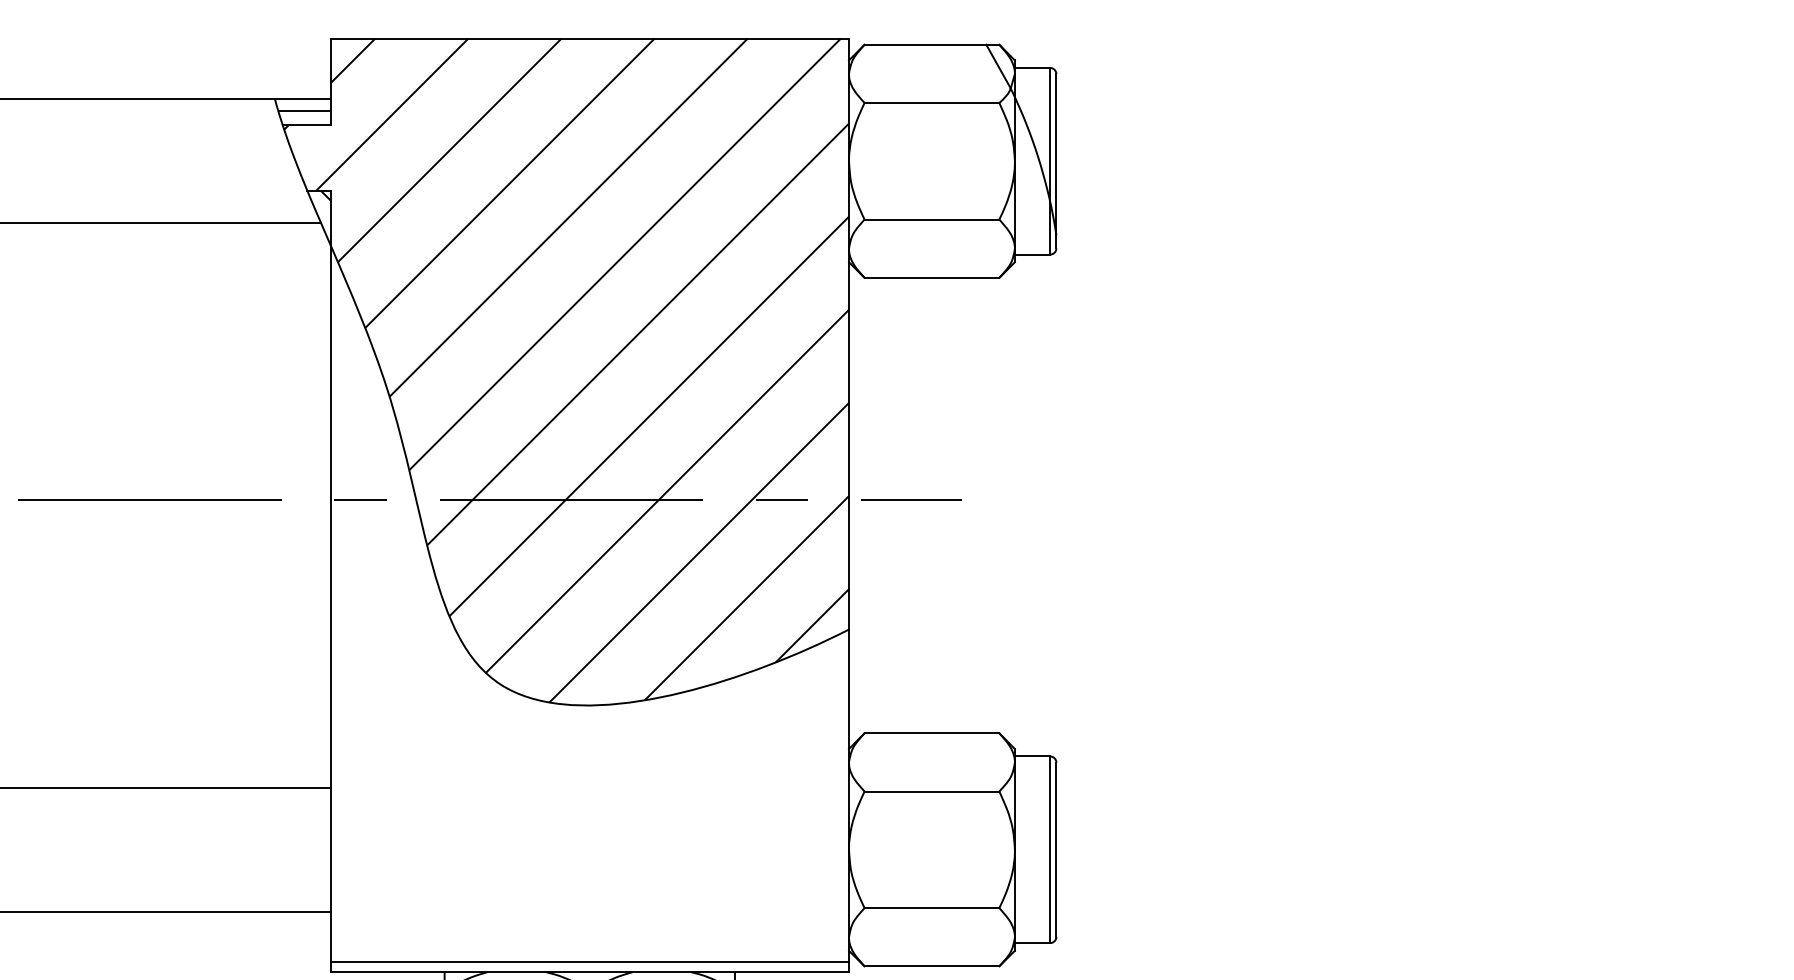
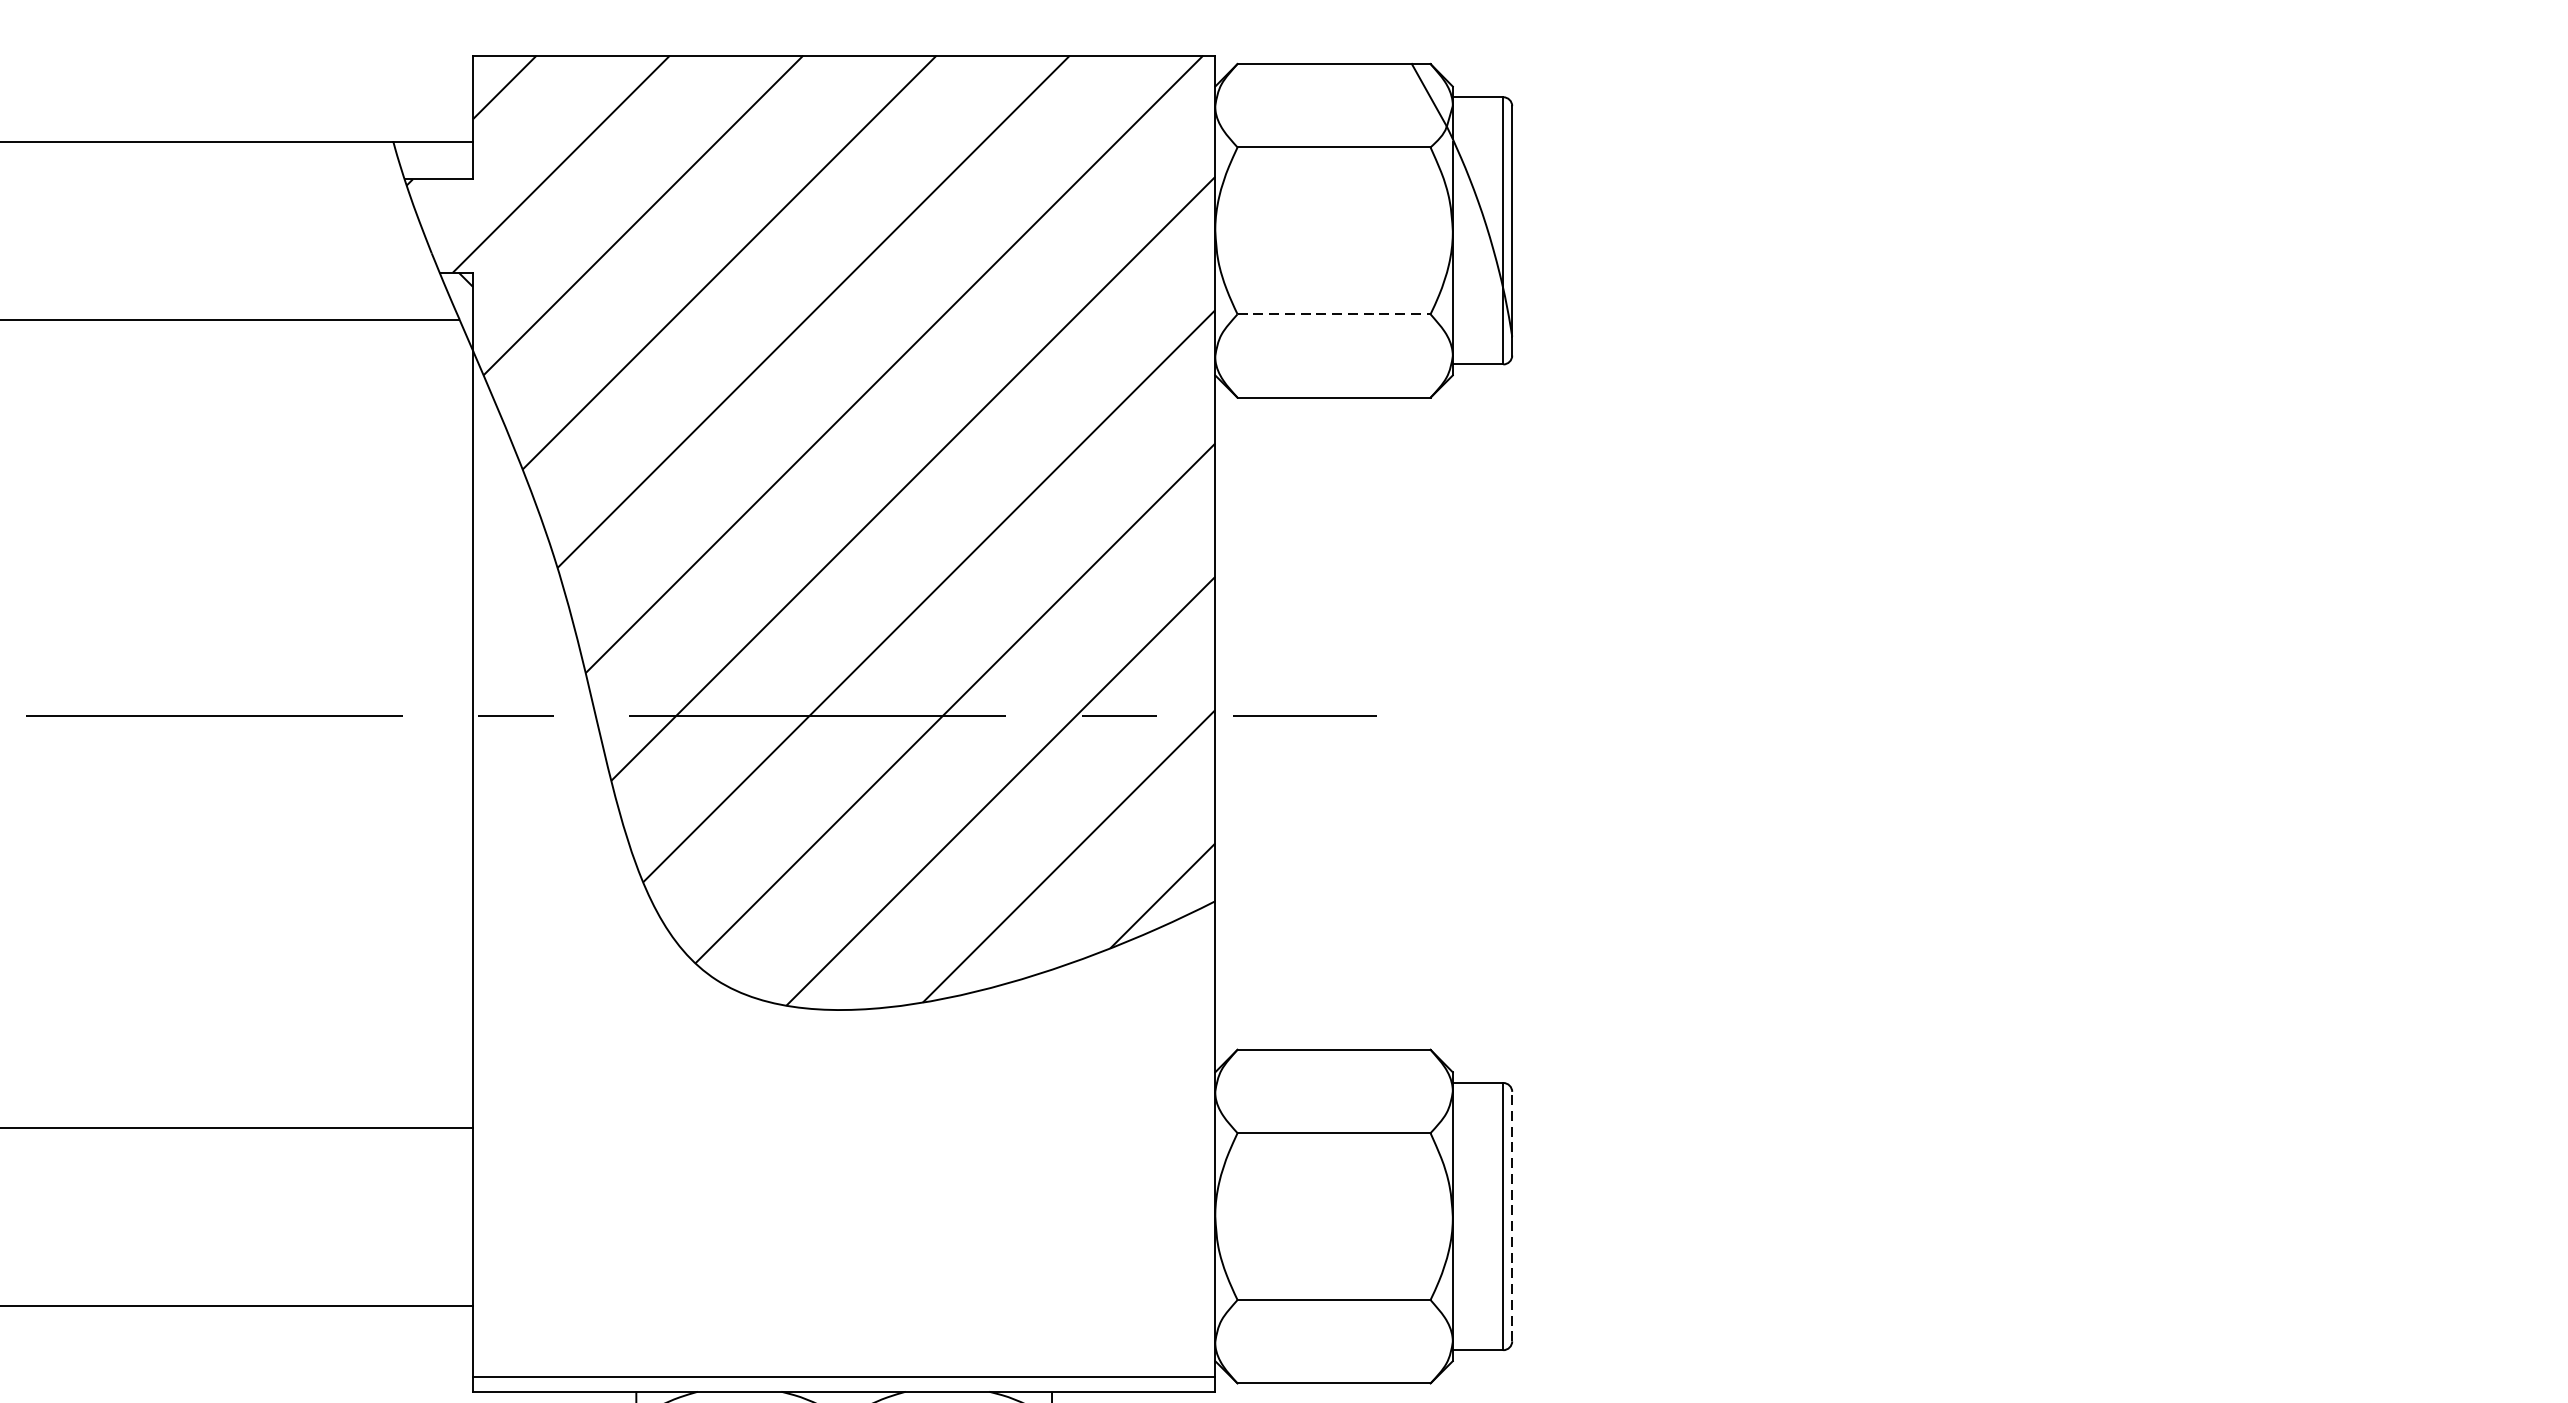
line: (304, 111) -> (435, 159), removed
line: (932, 219) -> (1334, 314), solid -> dashed
line: (1056, 849) -> (1512, 1216), solid -> dashed

